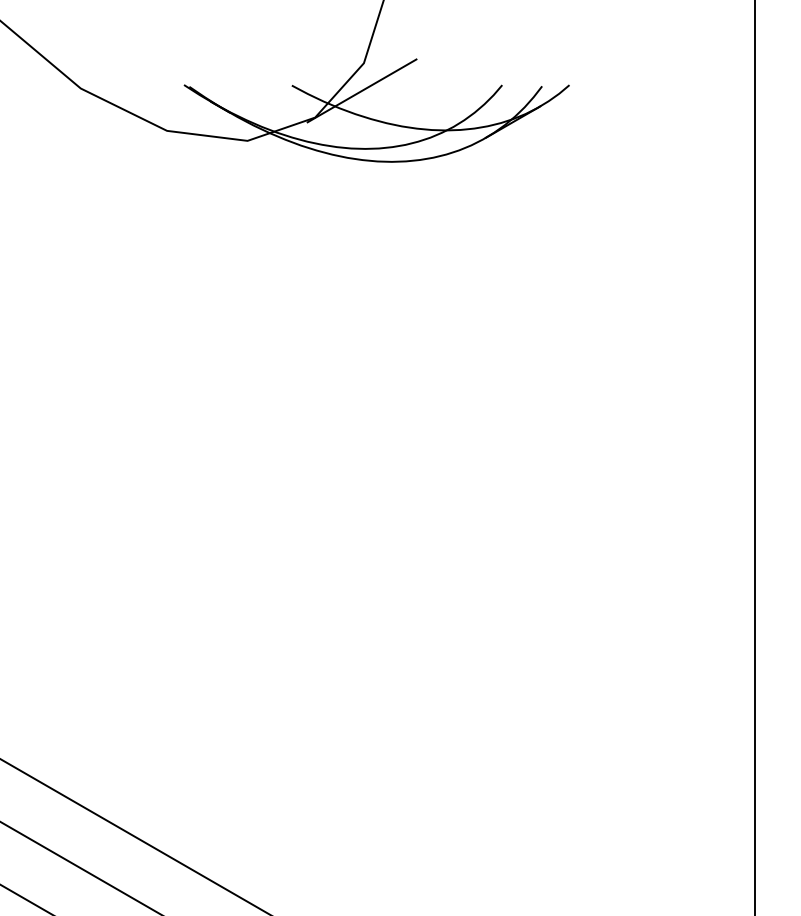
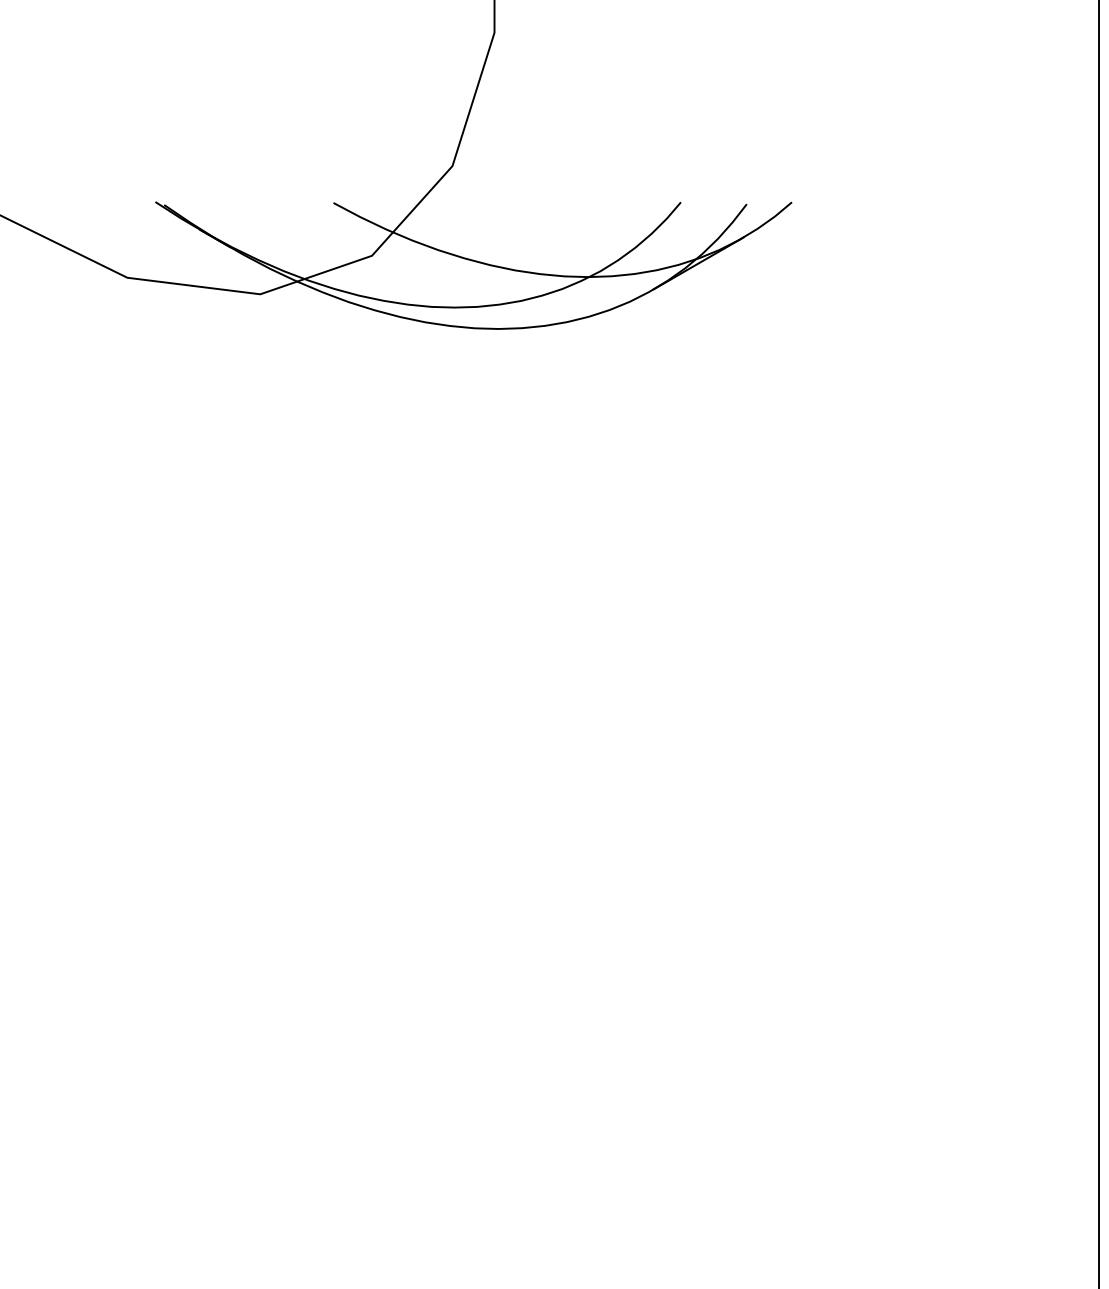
line: (361, 90) -> (448, 211), removed

